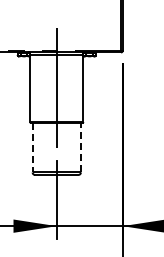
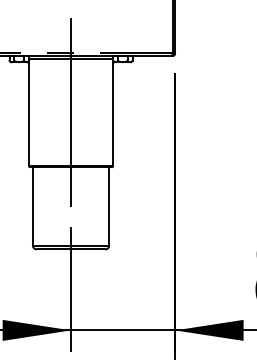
line: (32, 147) -> (32, 206), dashed -> solid
line: (80, 147) -> (108, 206), dashed -> solid

